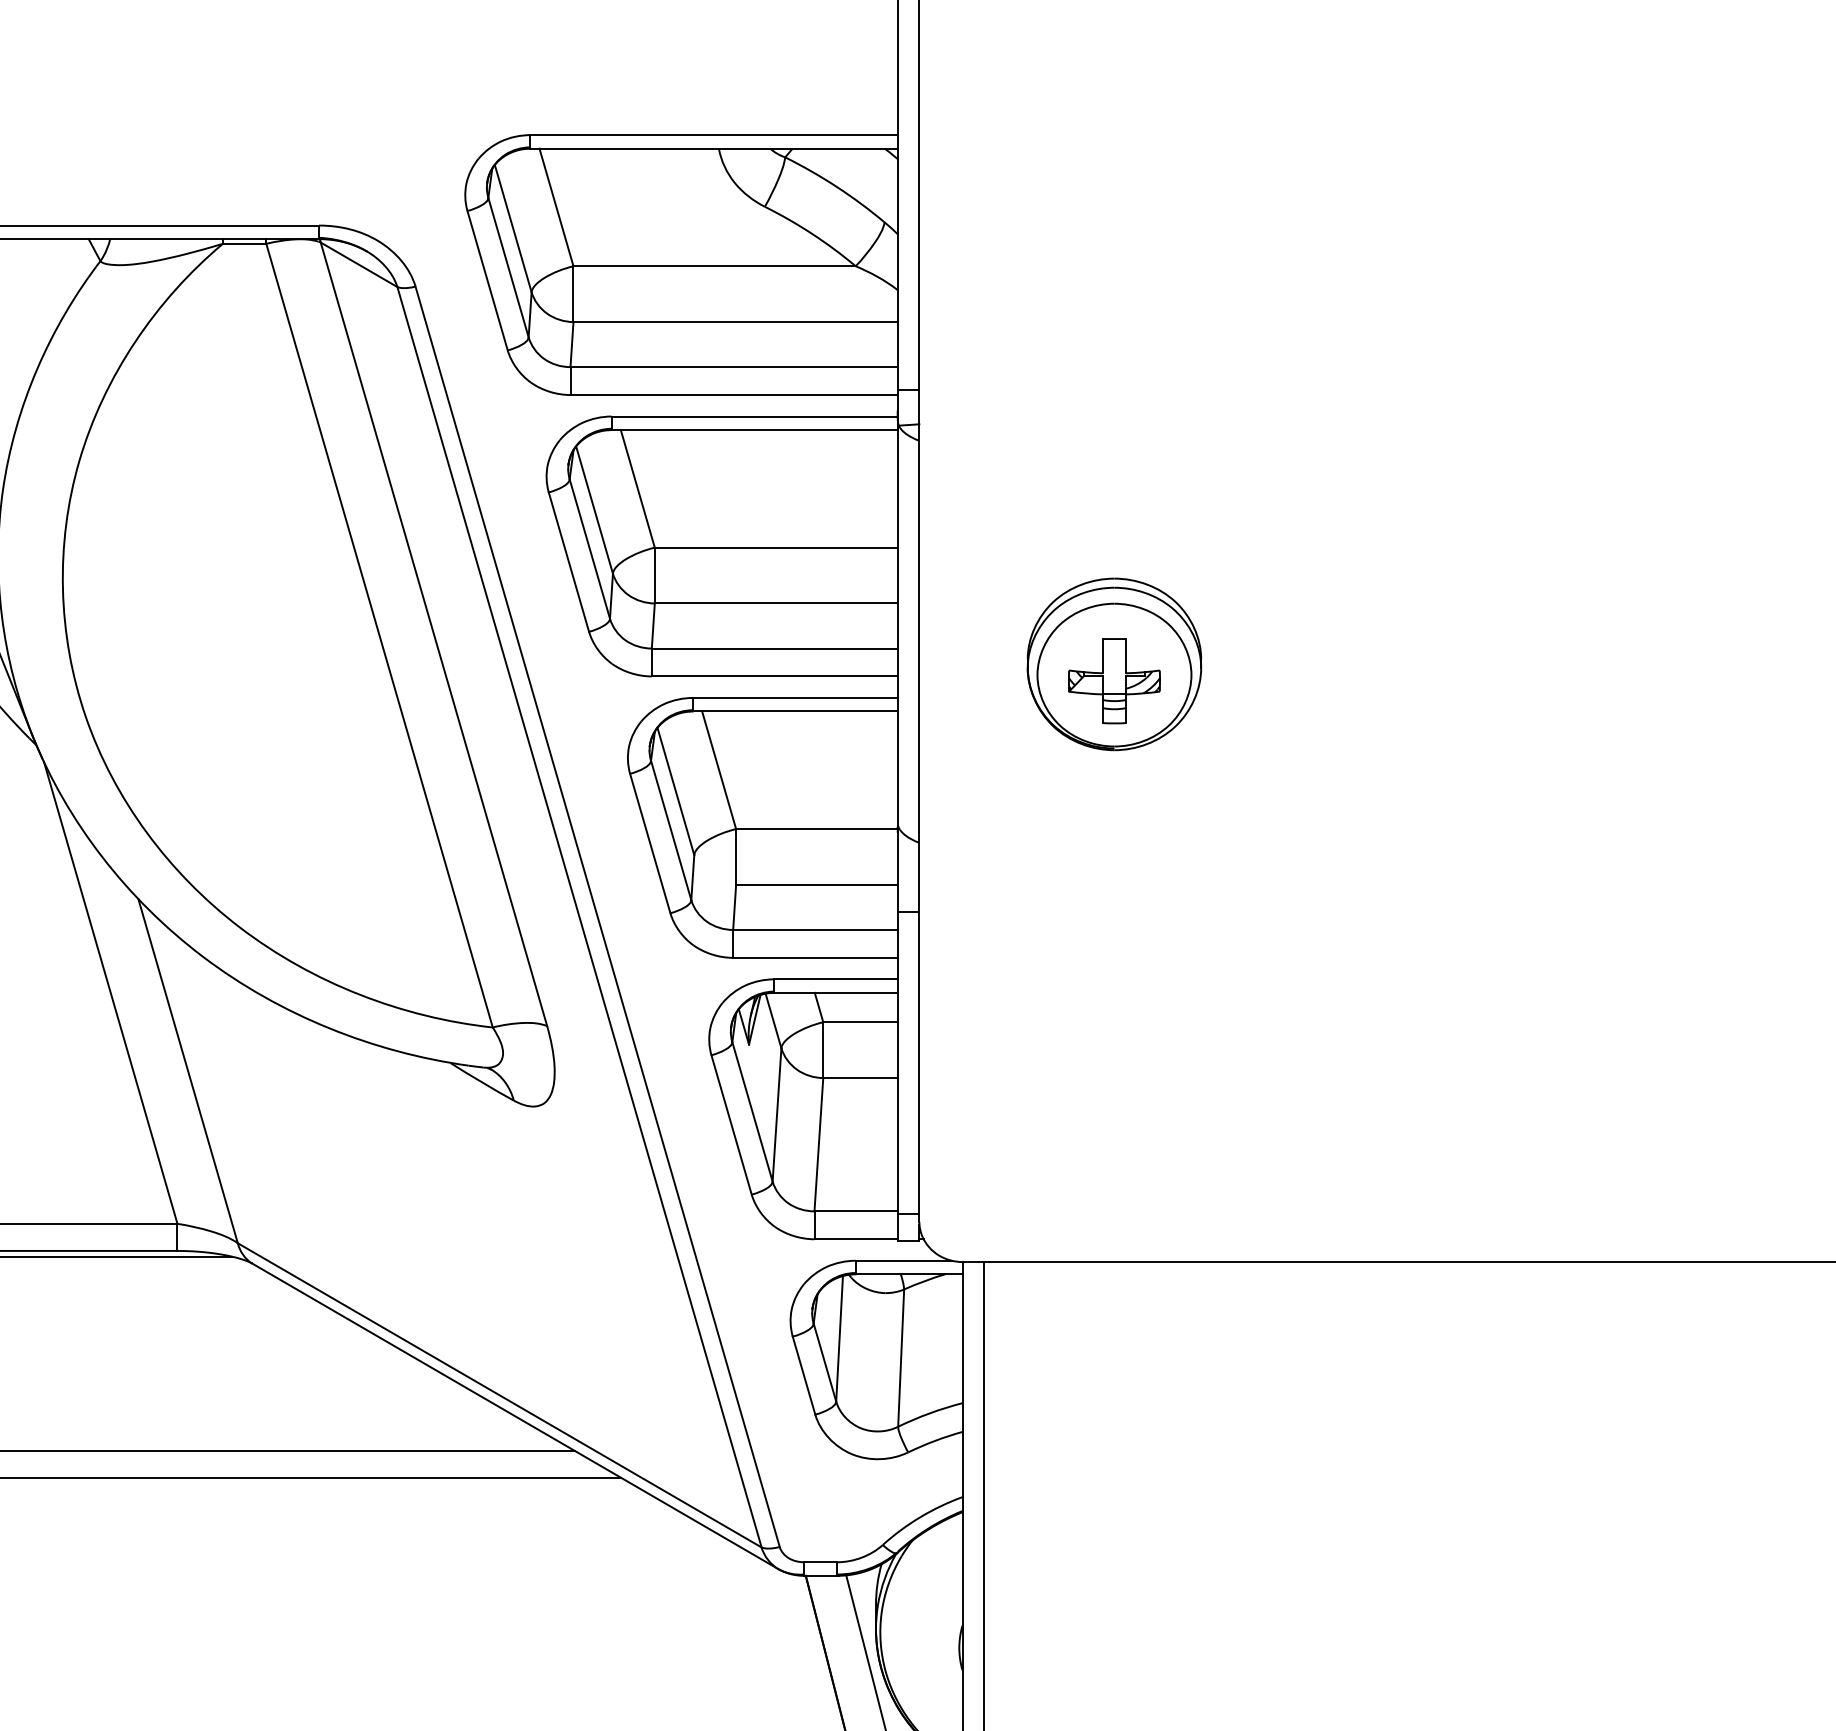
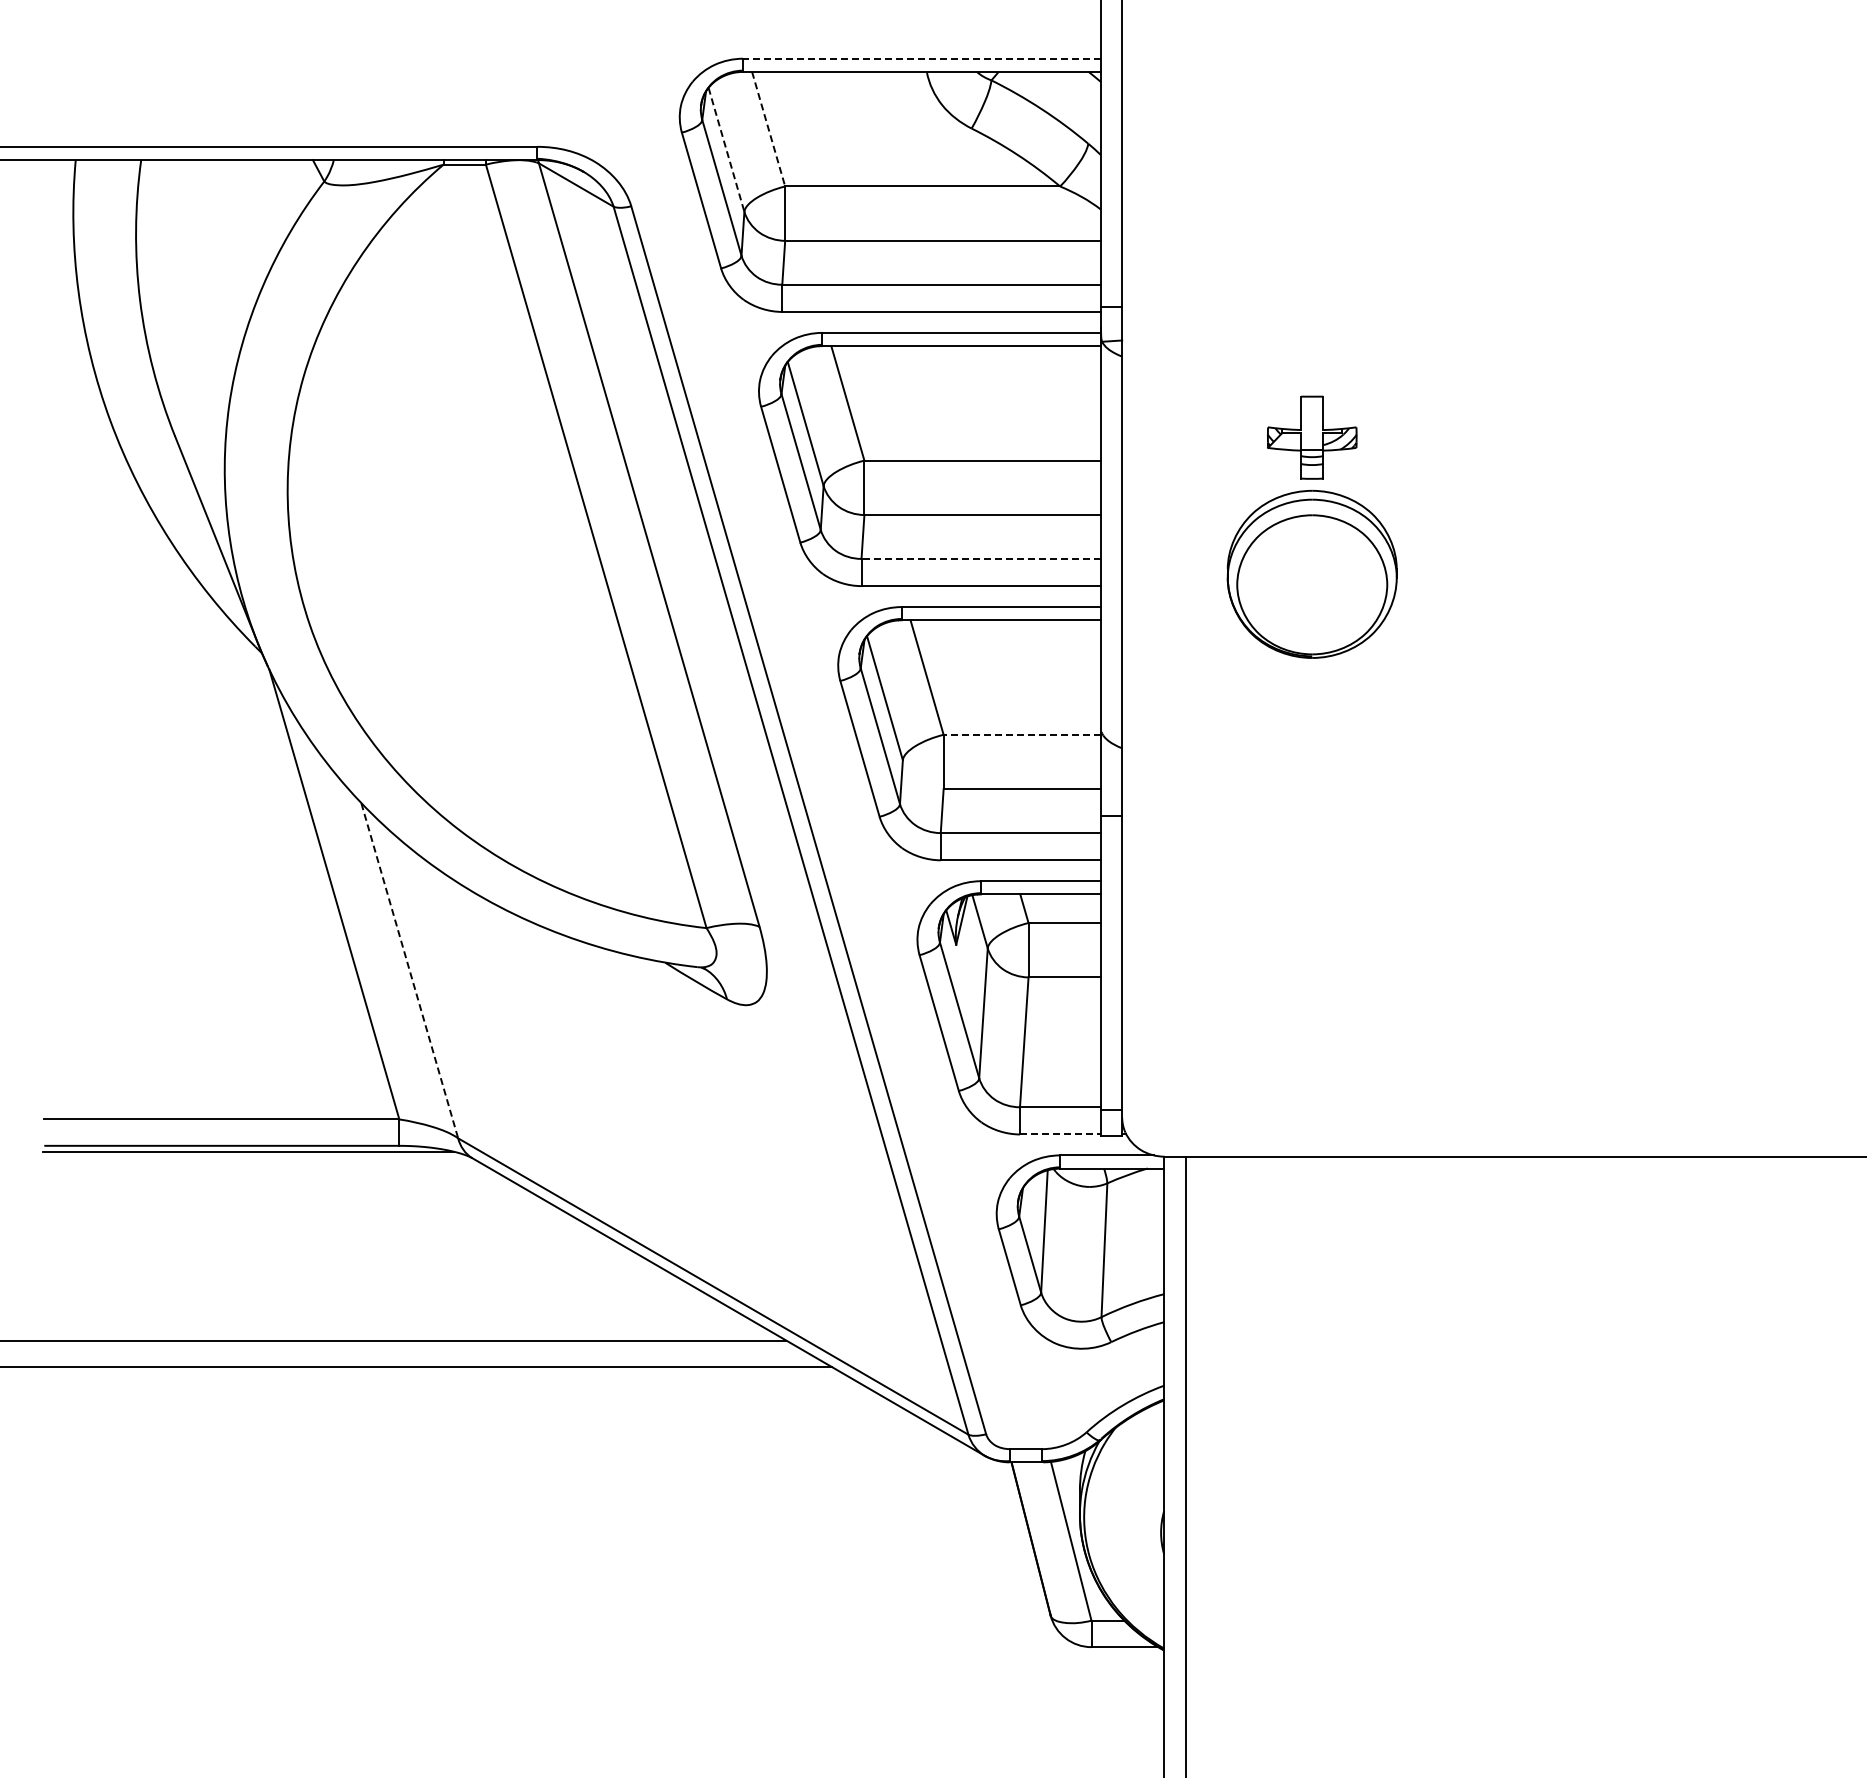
line: (714, 134) -> (922, 58), solid -> dashed
line: (556, 207) -> (768, 129), solid -> dashed
line: (513, 228) -> (726, 149), solid -> dashed
line: (774, 648) -> (981, 558), solid -> dashed
part: (1114, 680) -> (1312, 437), moved
line: (817, 828) -> (1022, 734), solid -> dashed
line: (187, 1072) -> (409, 971), solid -> dashed
line: (856, 1239) -> (1060, 1134), solid -> dashed

